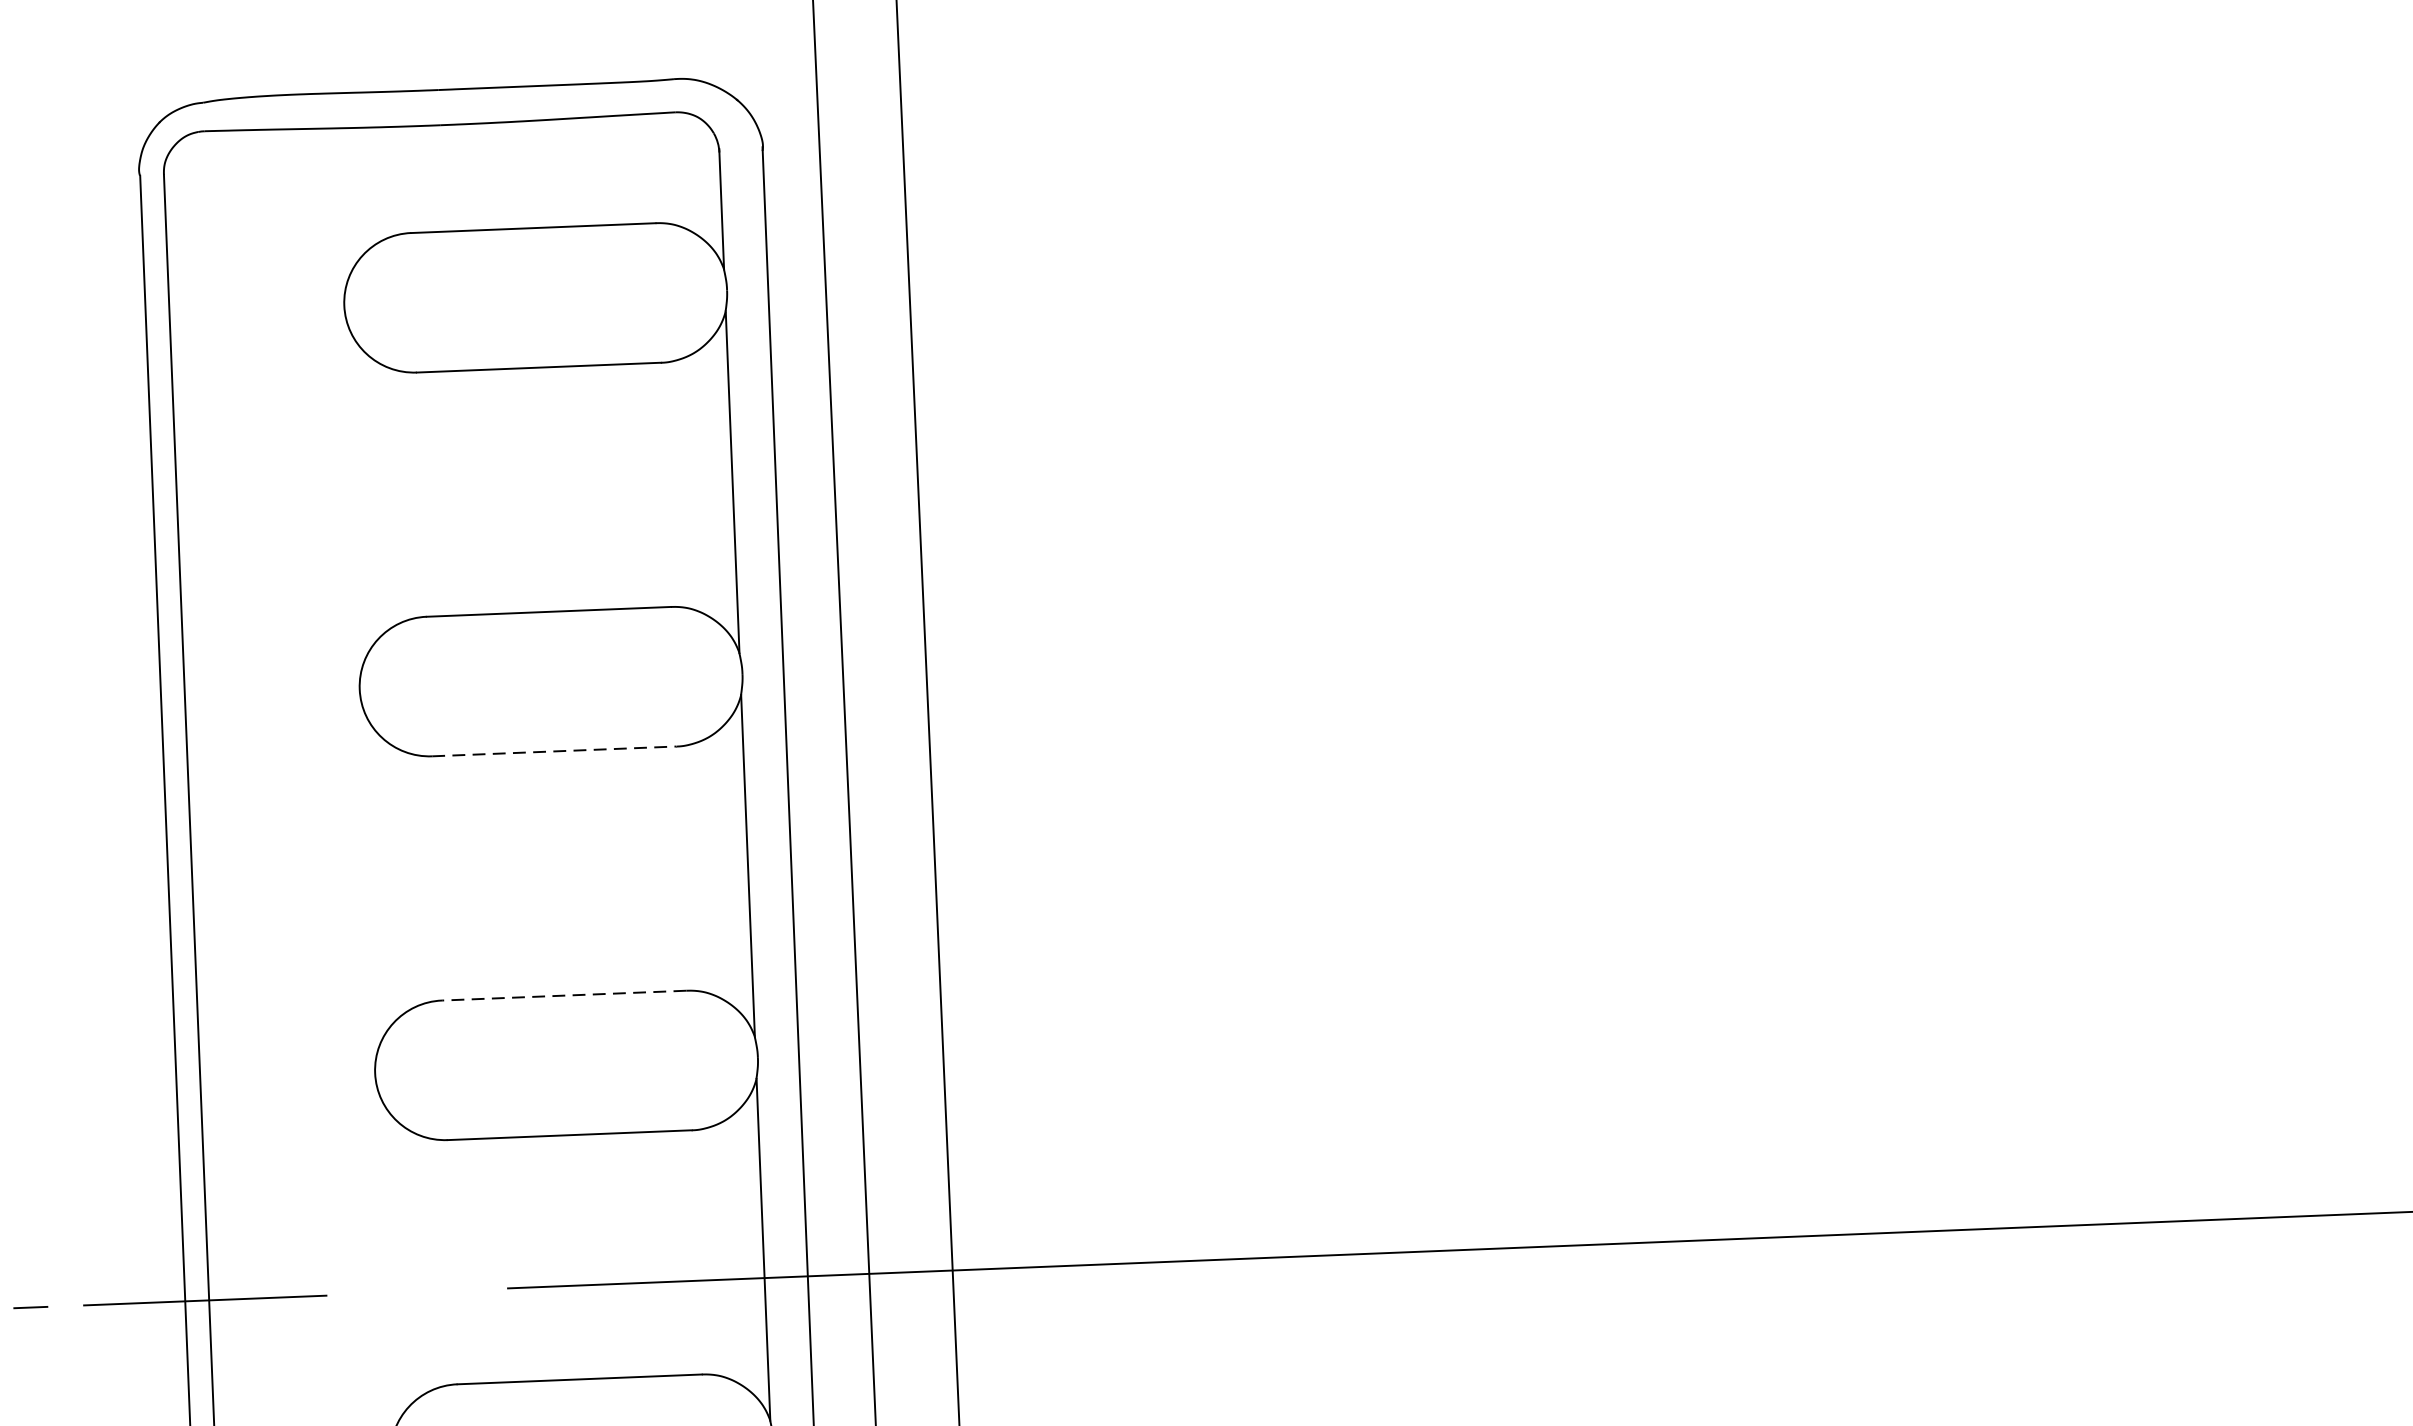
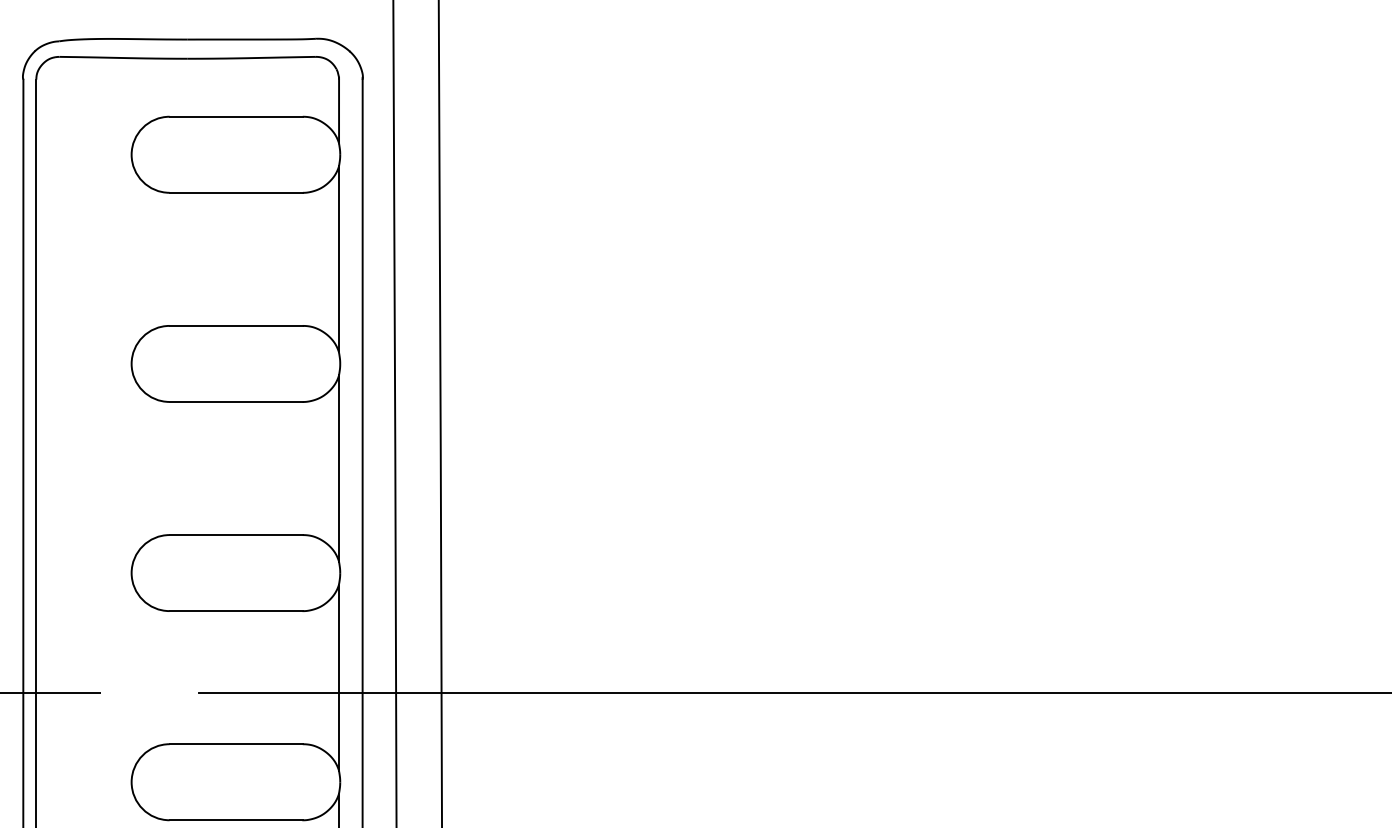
line: (554, 750) -> (236, 401), dashed -> solid
line: (564, 996) -> (236, 535), dashed -> solid

